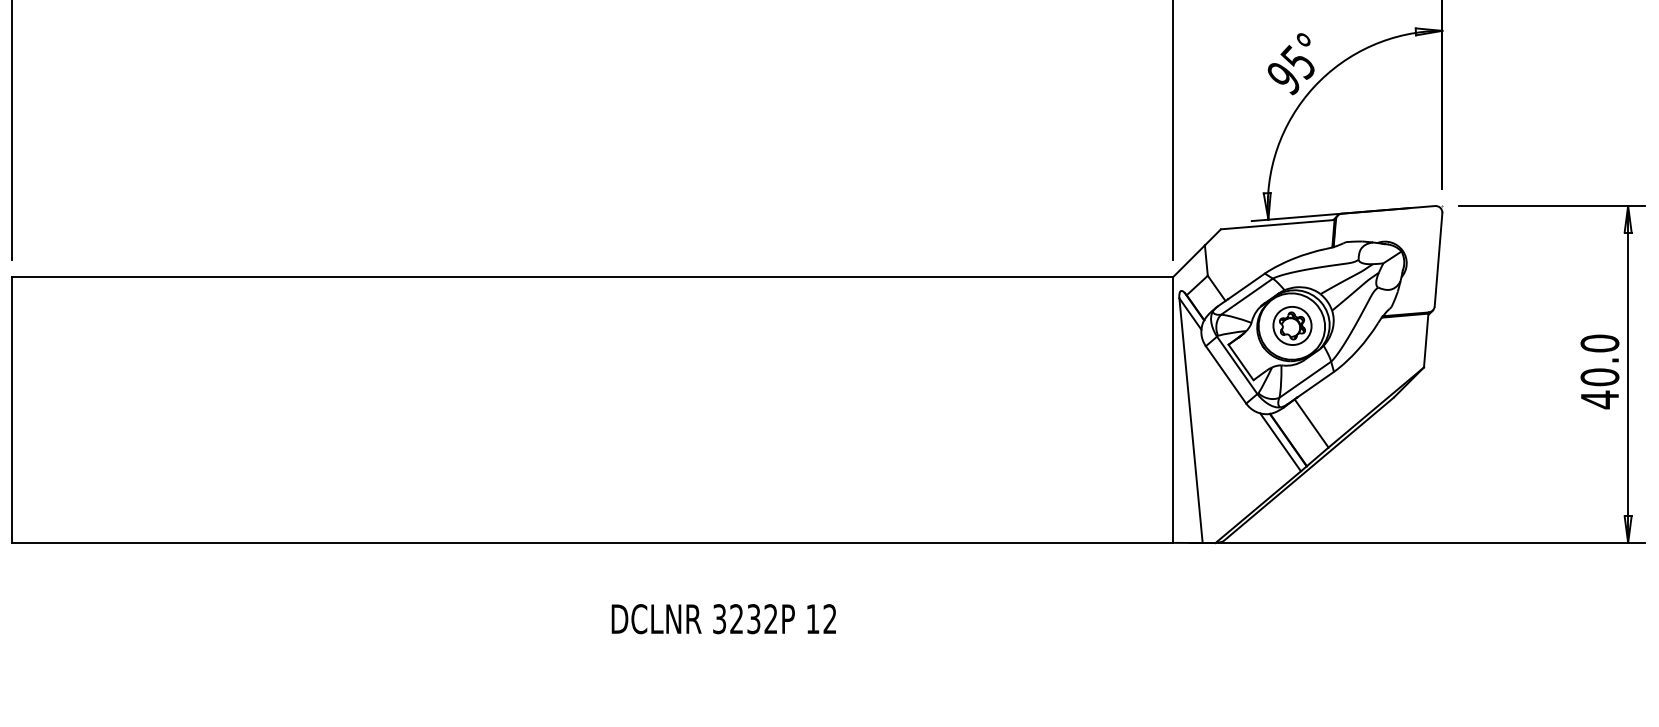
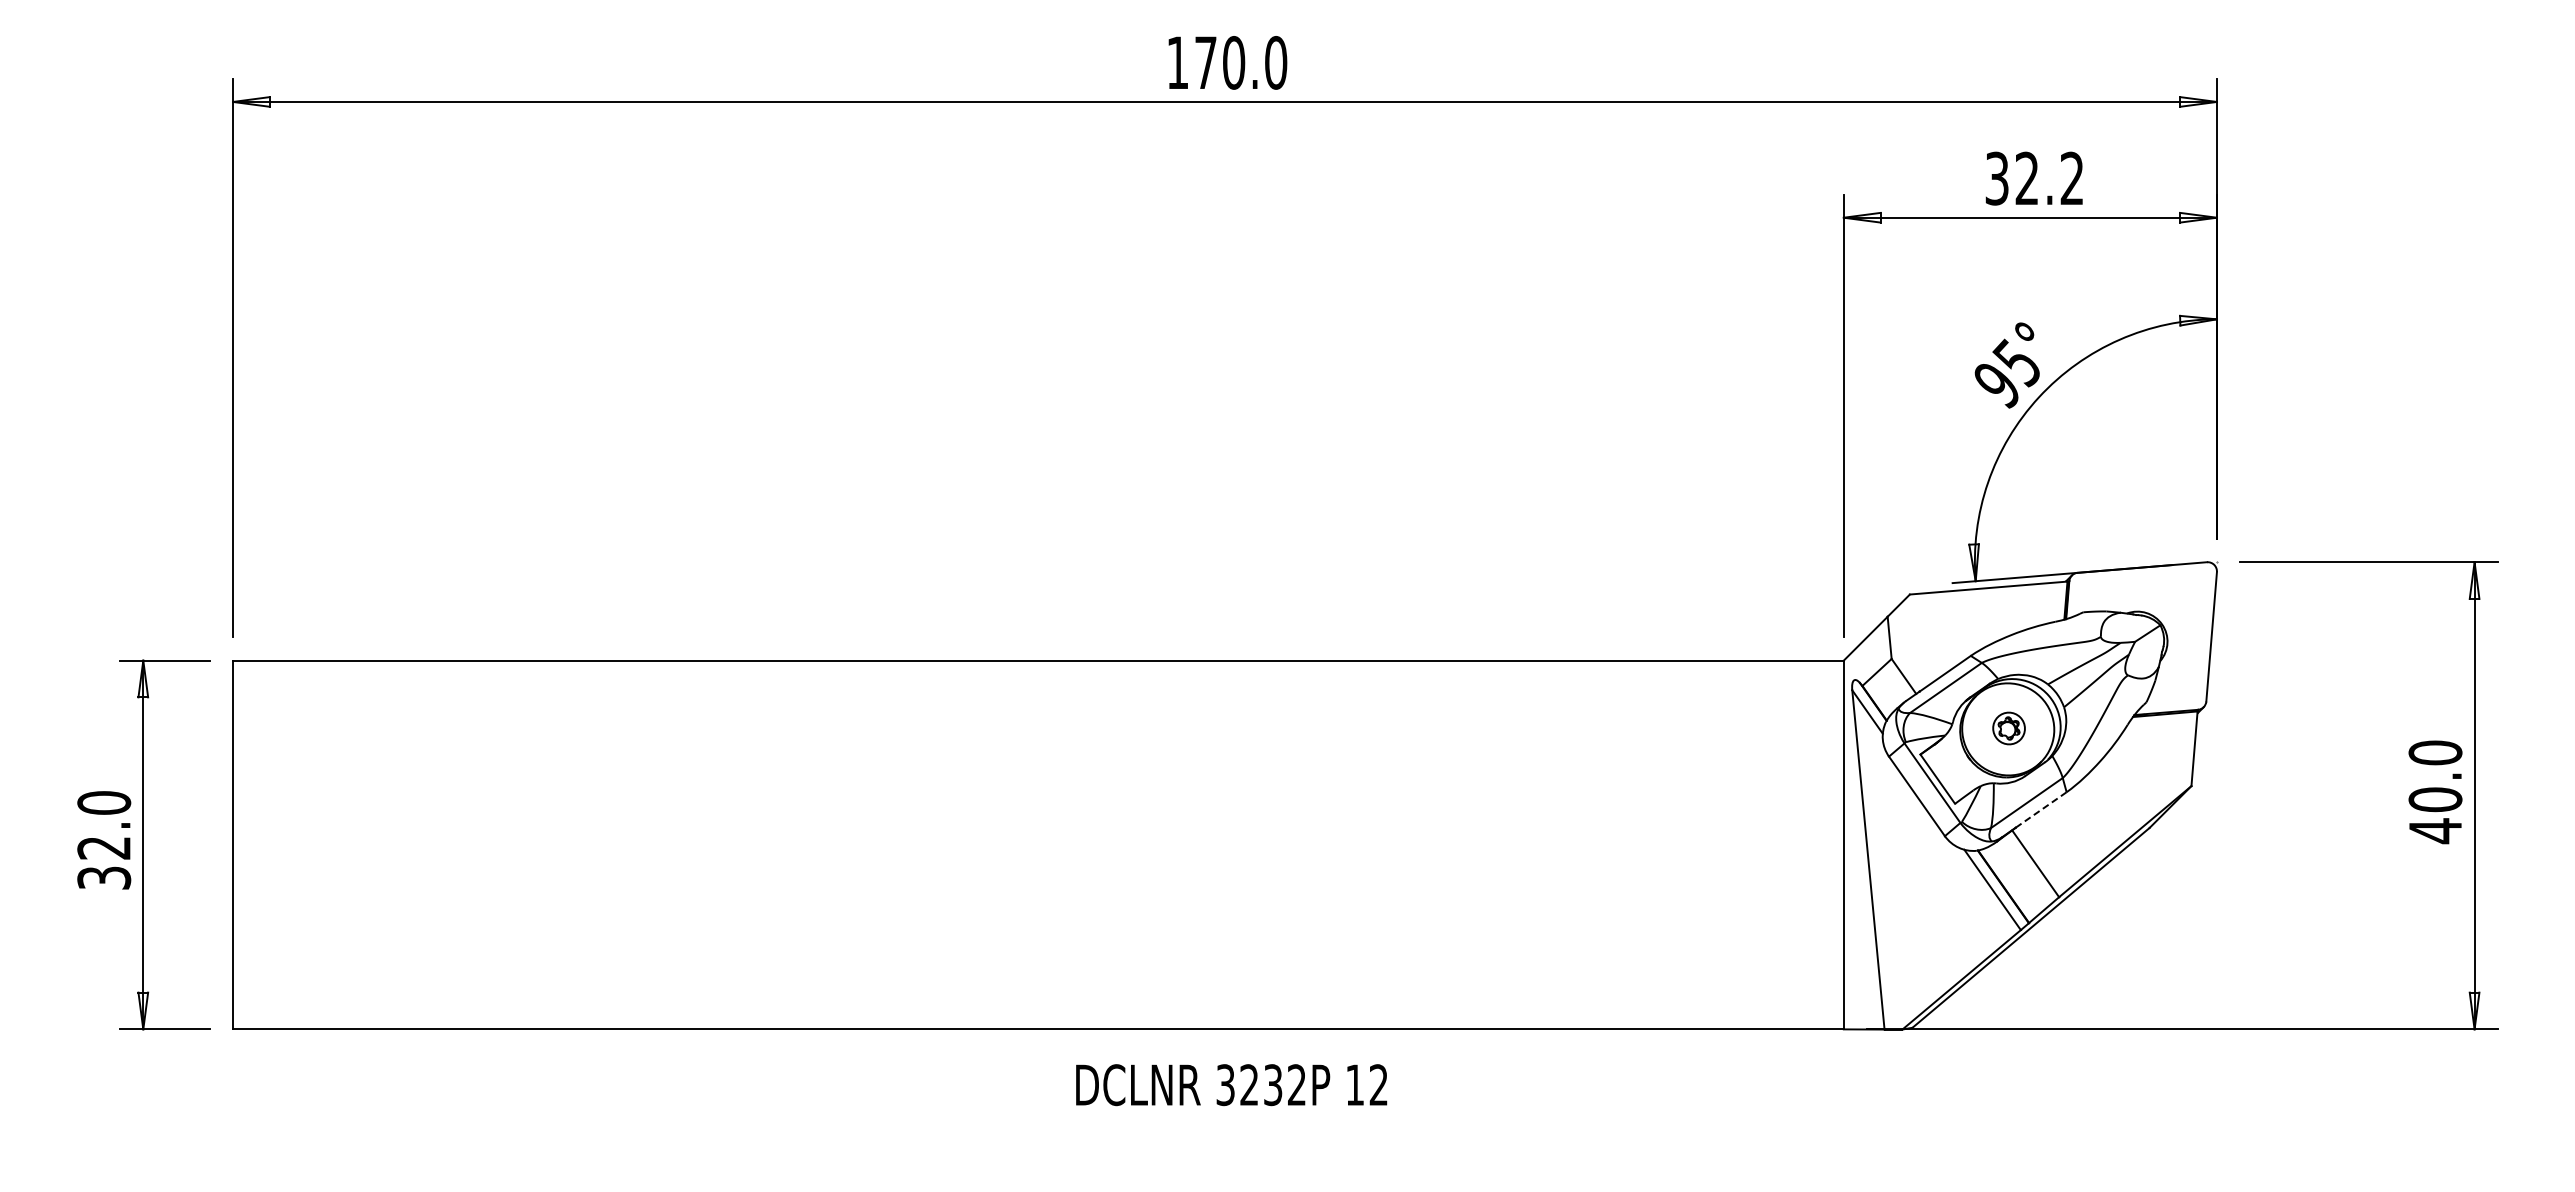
part: (1292, 325) -> (2008, 728), size x0.6
line: (1315, 385) -> (2040, 810), solid -> dashed
text: (723, 619) -> (1231, 1085), moved

